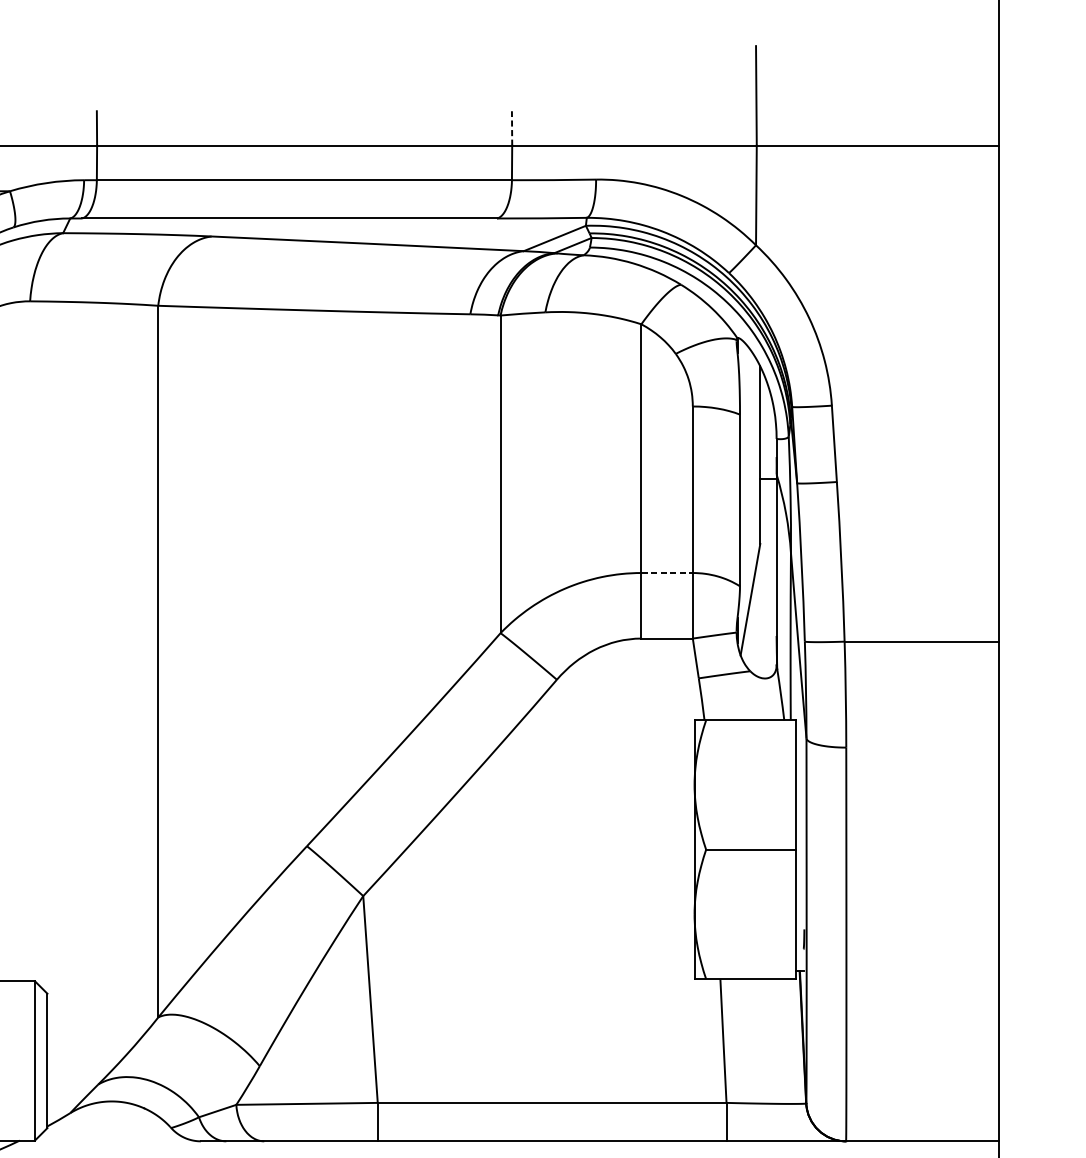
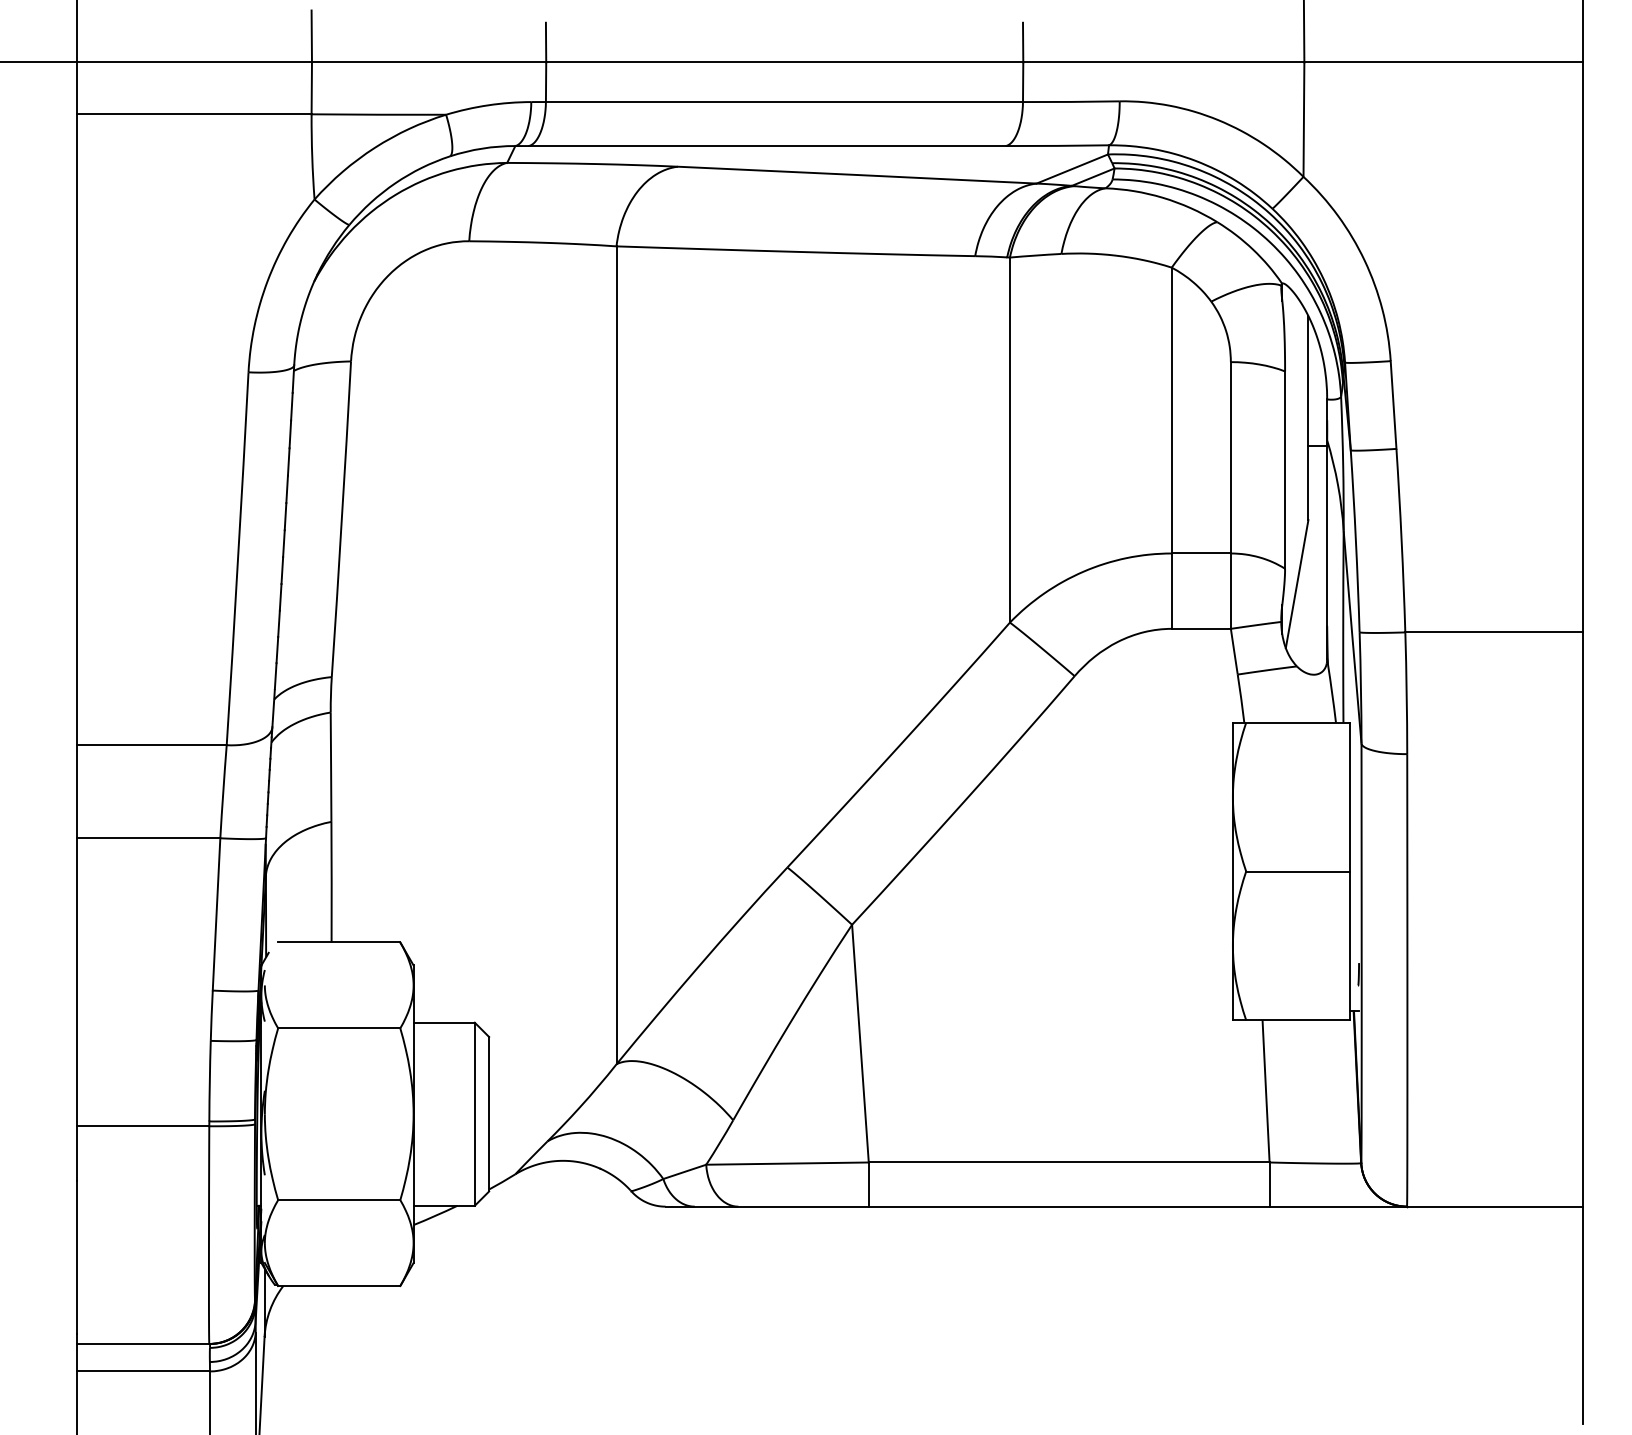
line: (512, 128) -> (1023, 42), dashed -> solid
line: (667, 573) -> (1201, 553), dashed -> solid

